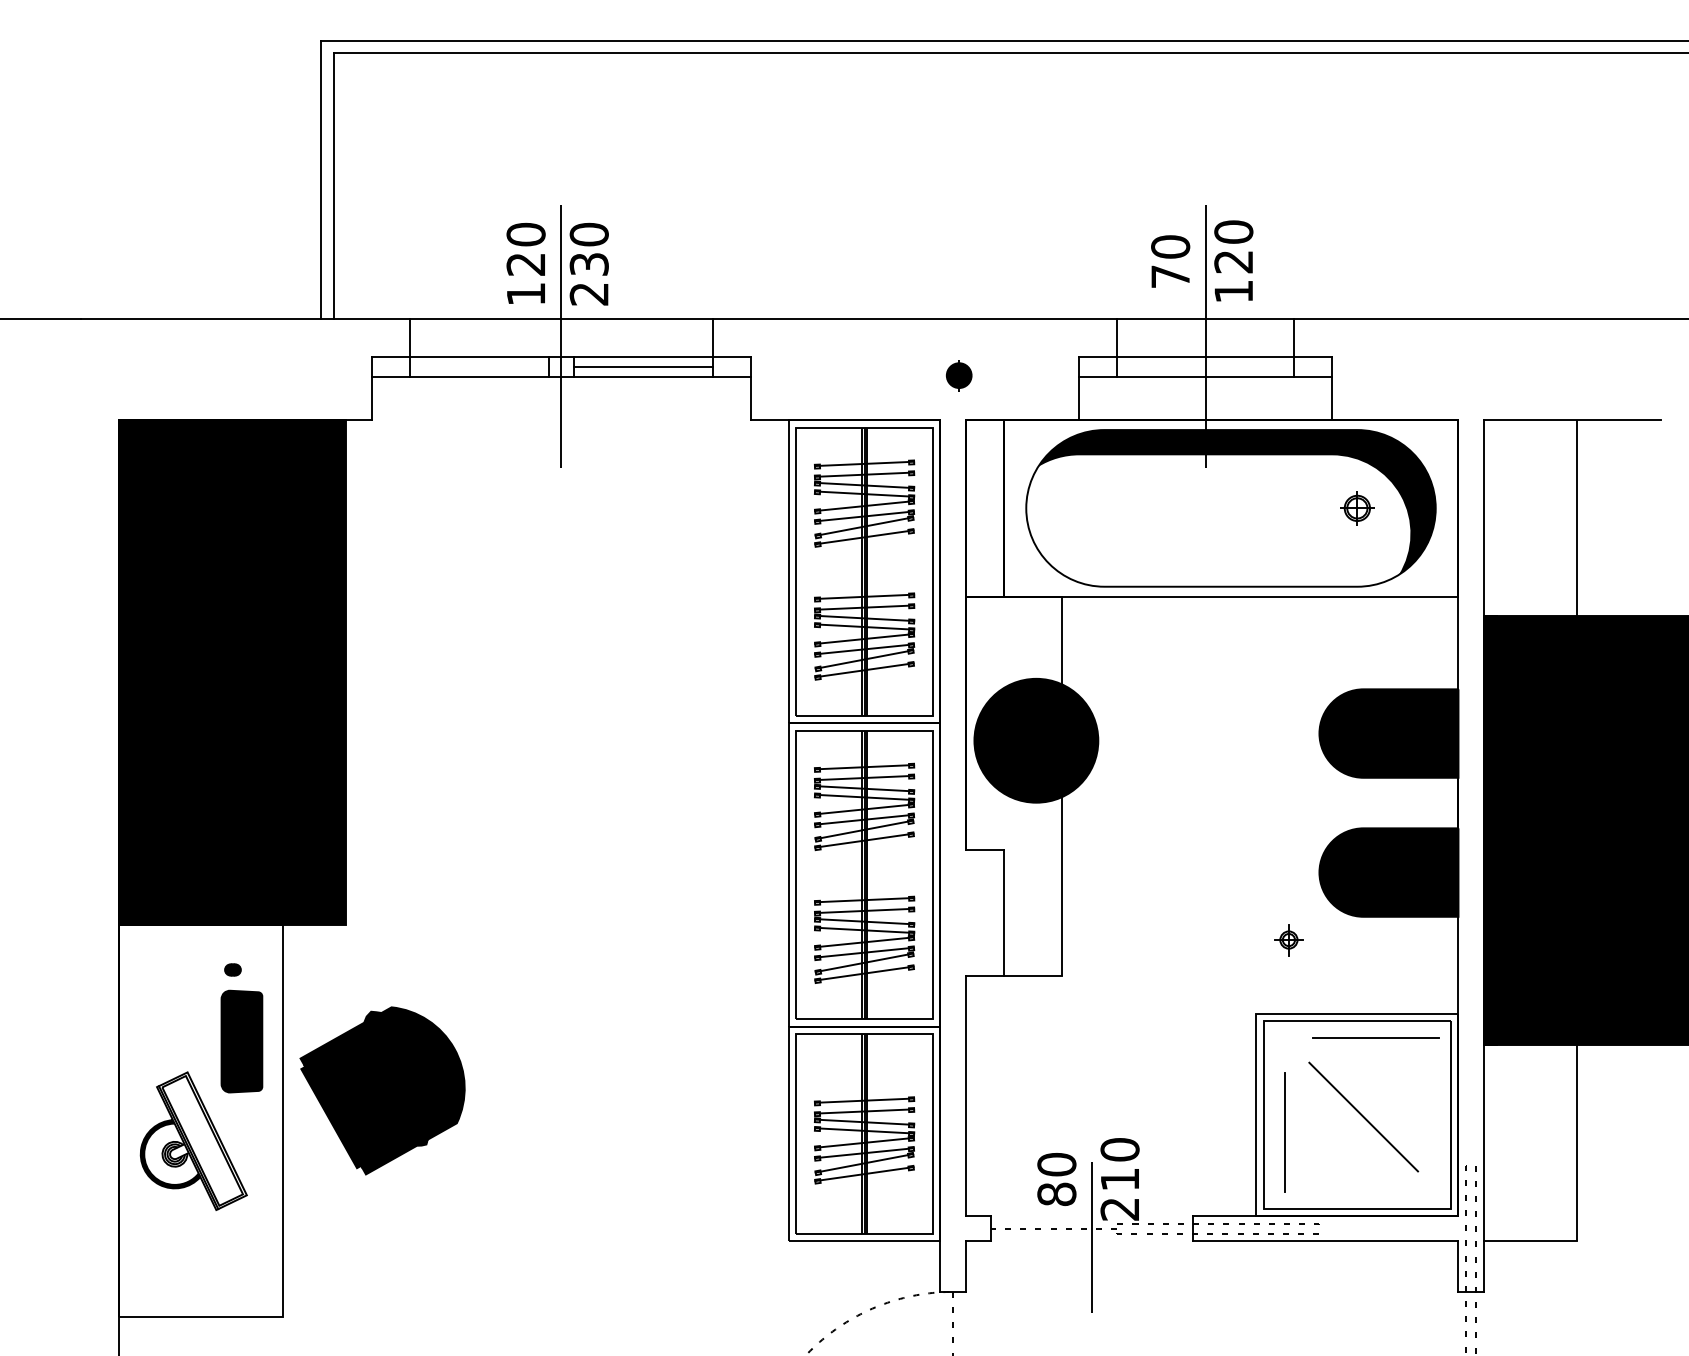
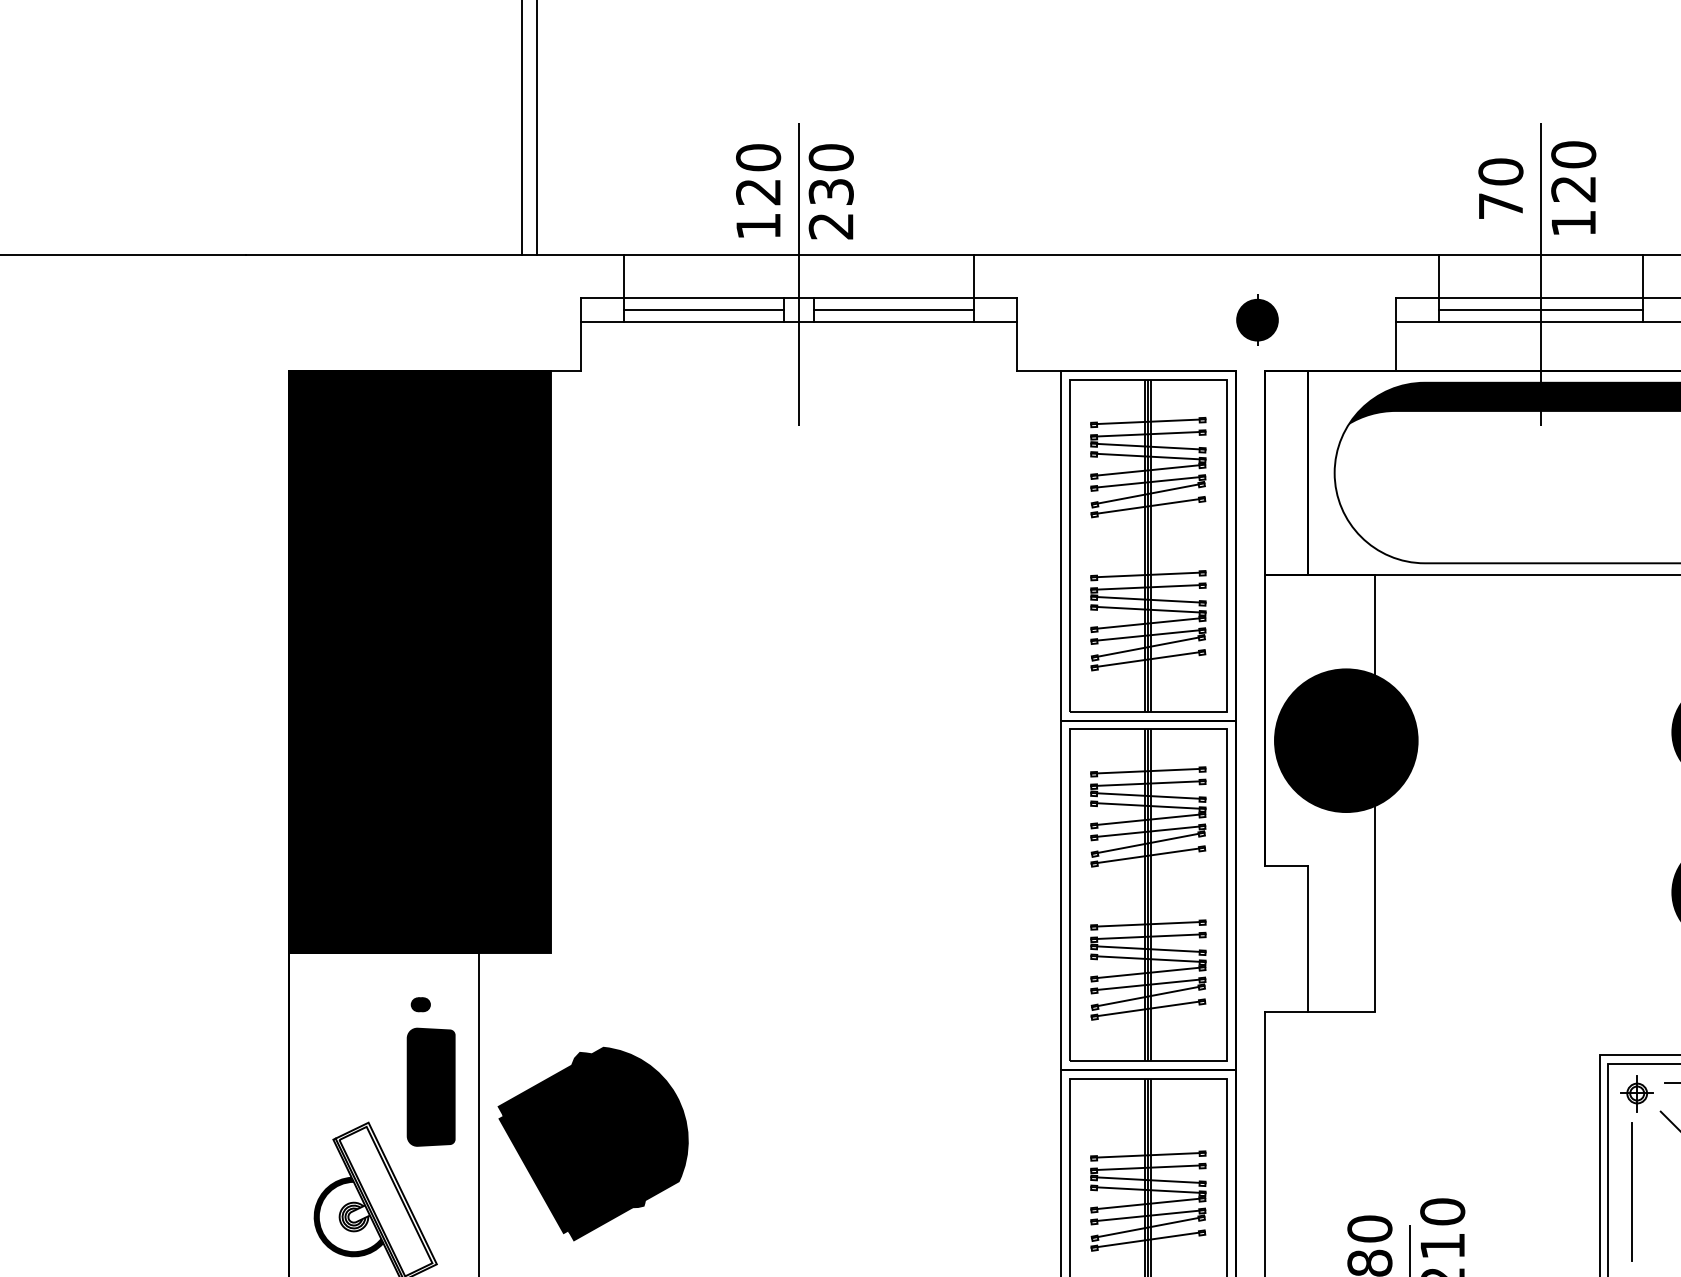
line: (478, 366) -> (703, 309), added
line: (1205, 366) -> (1541, 309), added
part: (958, 375) -> (1256, 319), size x1.43
part: (1288, 940) -> (1636, 1094), moved

